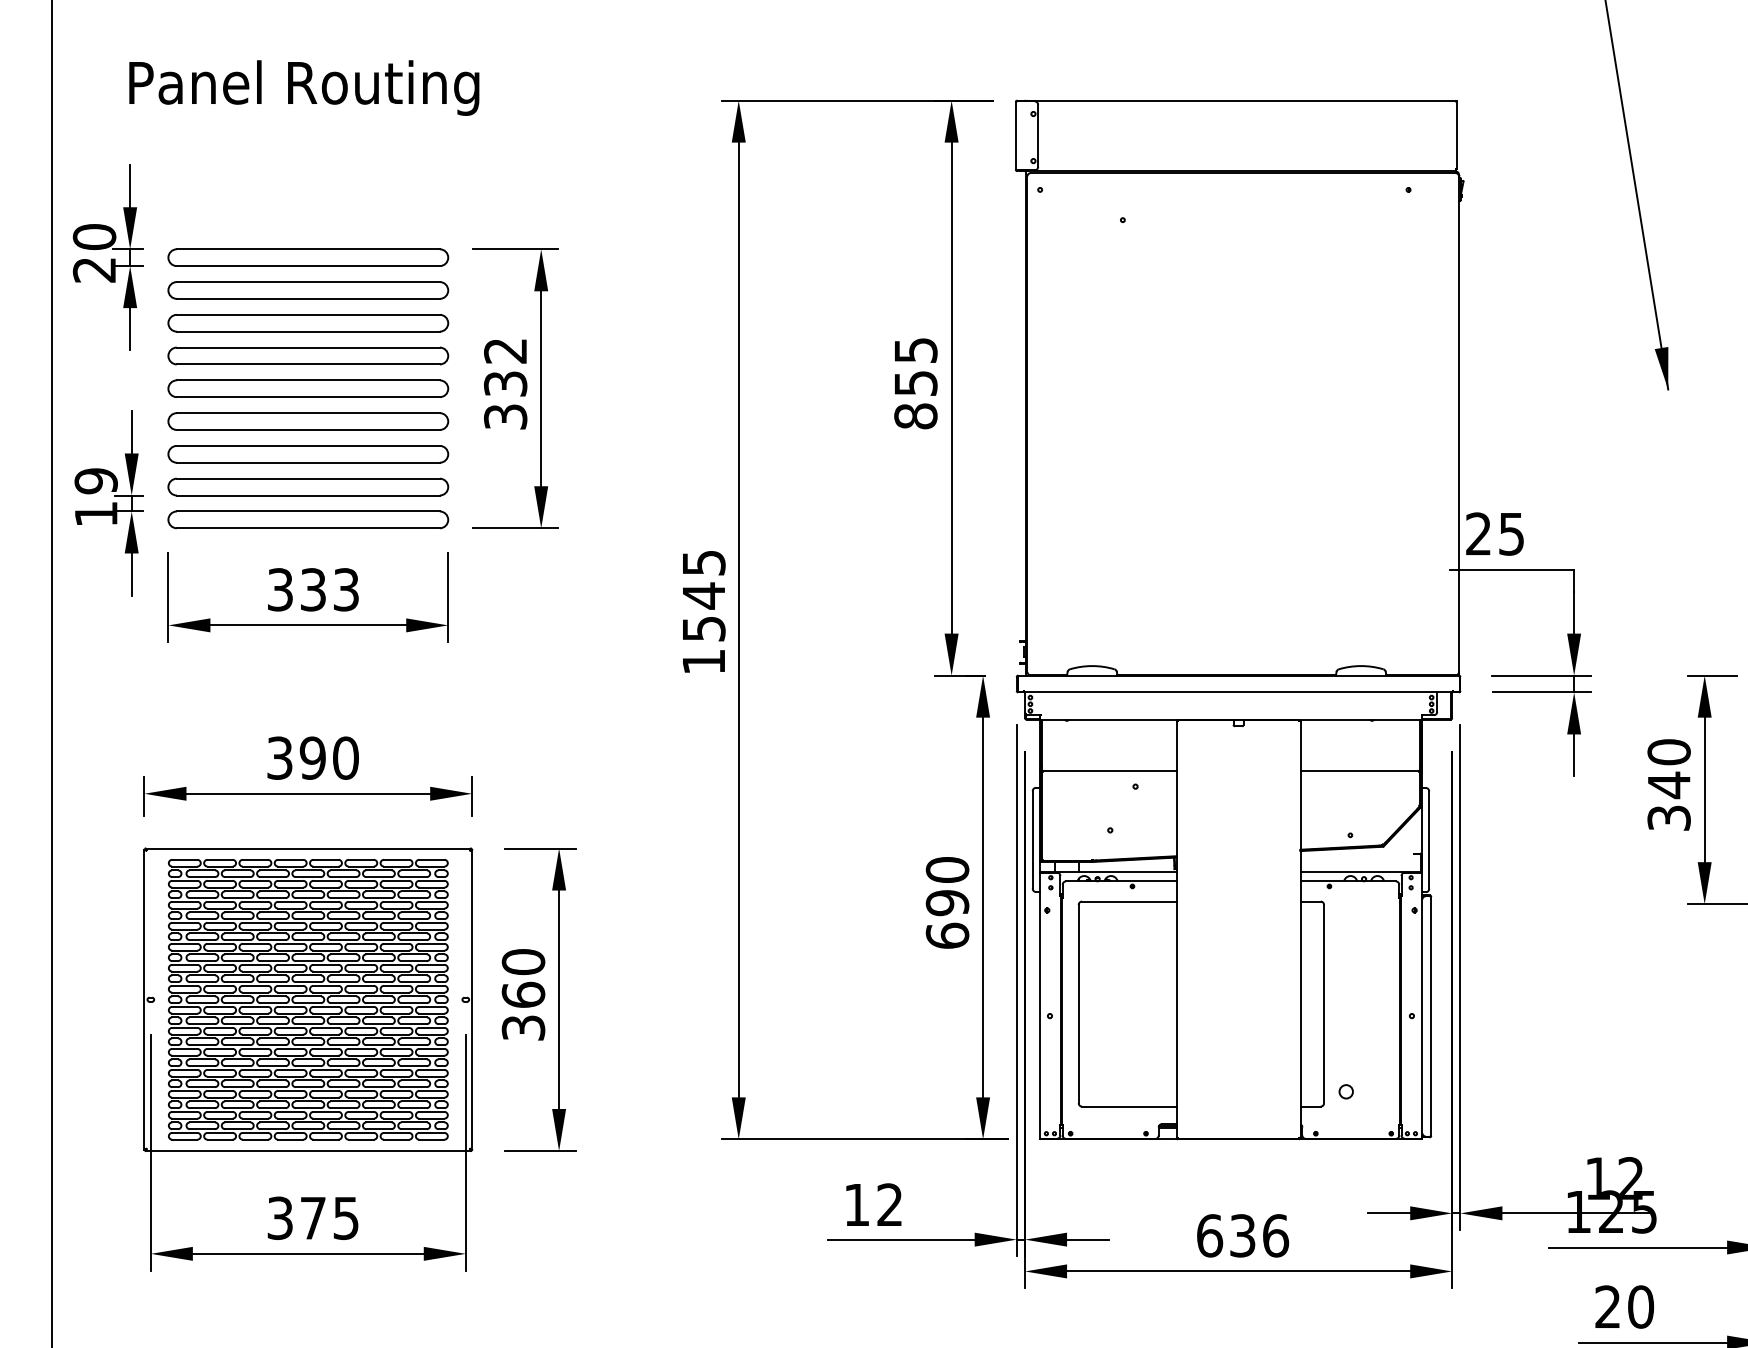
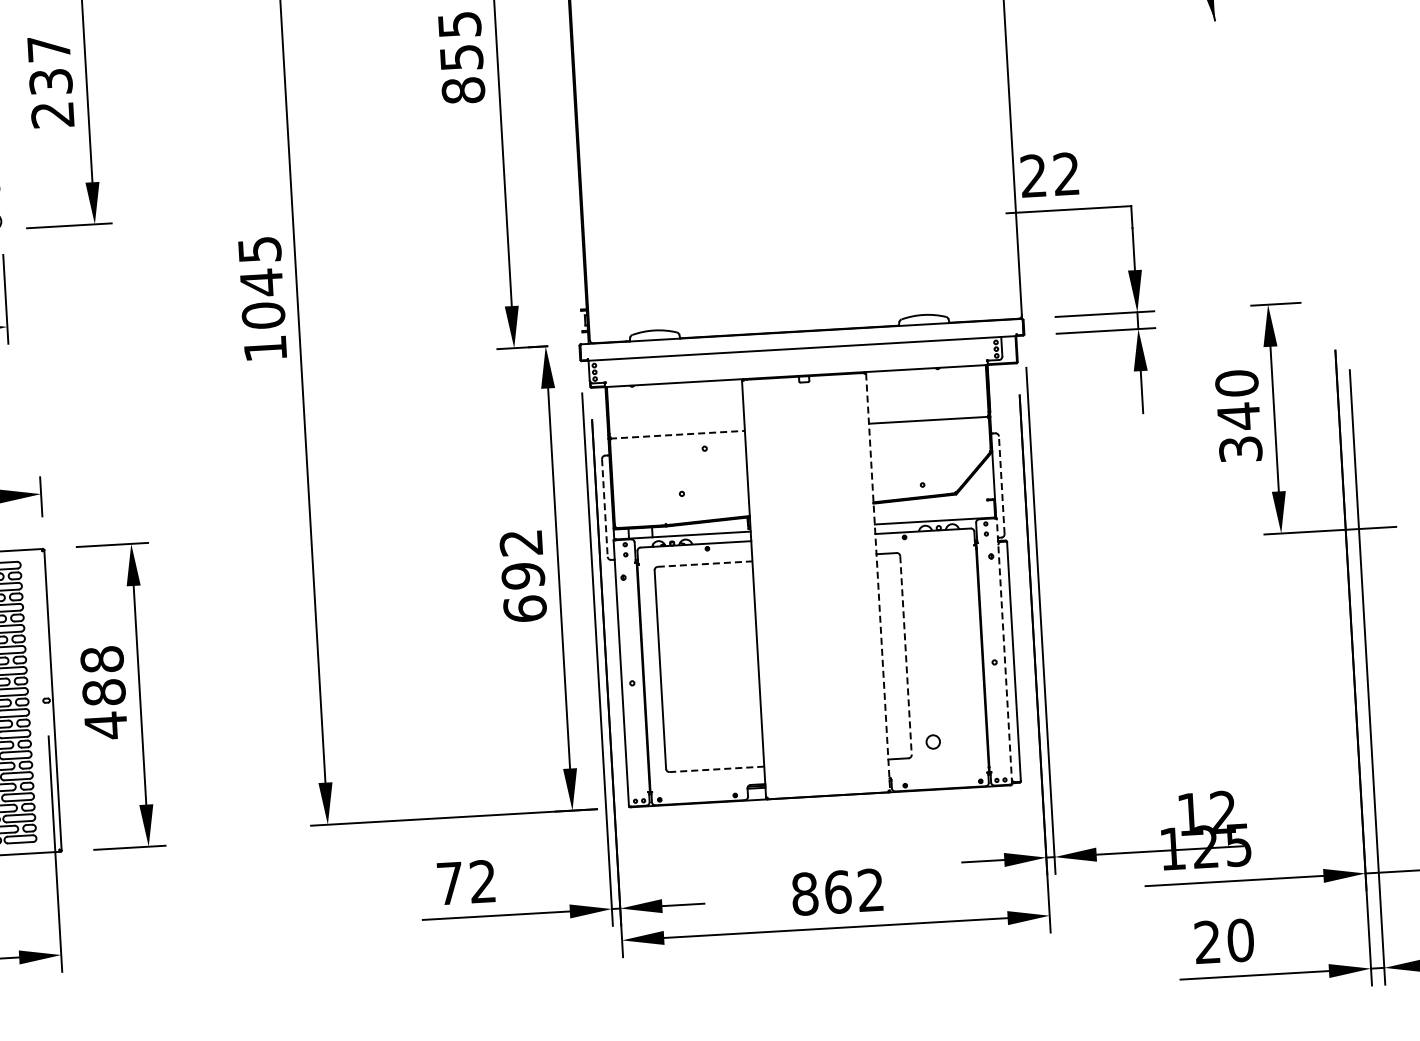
text: (505, 384) -> (50, 82), 332 -> 237
text: (1511, 533) -> (1066, 173), 25 -> 22
text: (703, 628) -> (263, 315), 1545 -> 1045
line: (1109, 771) -> (677, 435), solid -> dashed
line: (1032, 839) -> (604, 507), solid -> dashed
line: (1429, 840) -> (1002, 485), solid -> dashed
text: (947, 869) -> (521, 542), 690 -> 692
line: (1129, 901) -> (705, 564), solid -> dashed
line: (1300, 929) -> (878, 582), solid -> dashed
text: (523, 995) -> (104, 693), 360 -> 488
line: (1324, 1004) -> (906, 655), solid -> dashed
line: (1422, 1005) -> (1004, 651), solid -> dashed
line: (1128, 1106) -> (716, 769), solid -> dashed
text: (857, 1204) -> (450, 883), 12 -> 72
text: (1243, 1235) -> (838, 891), 636 -> 862

